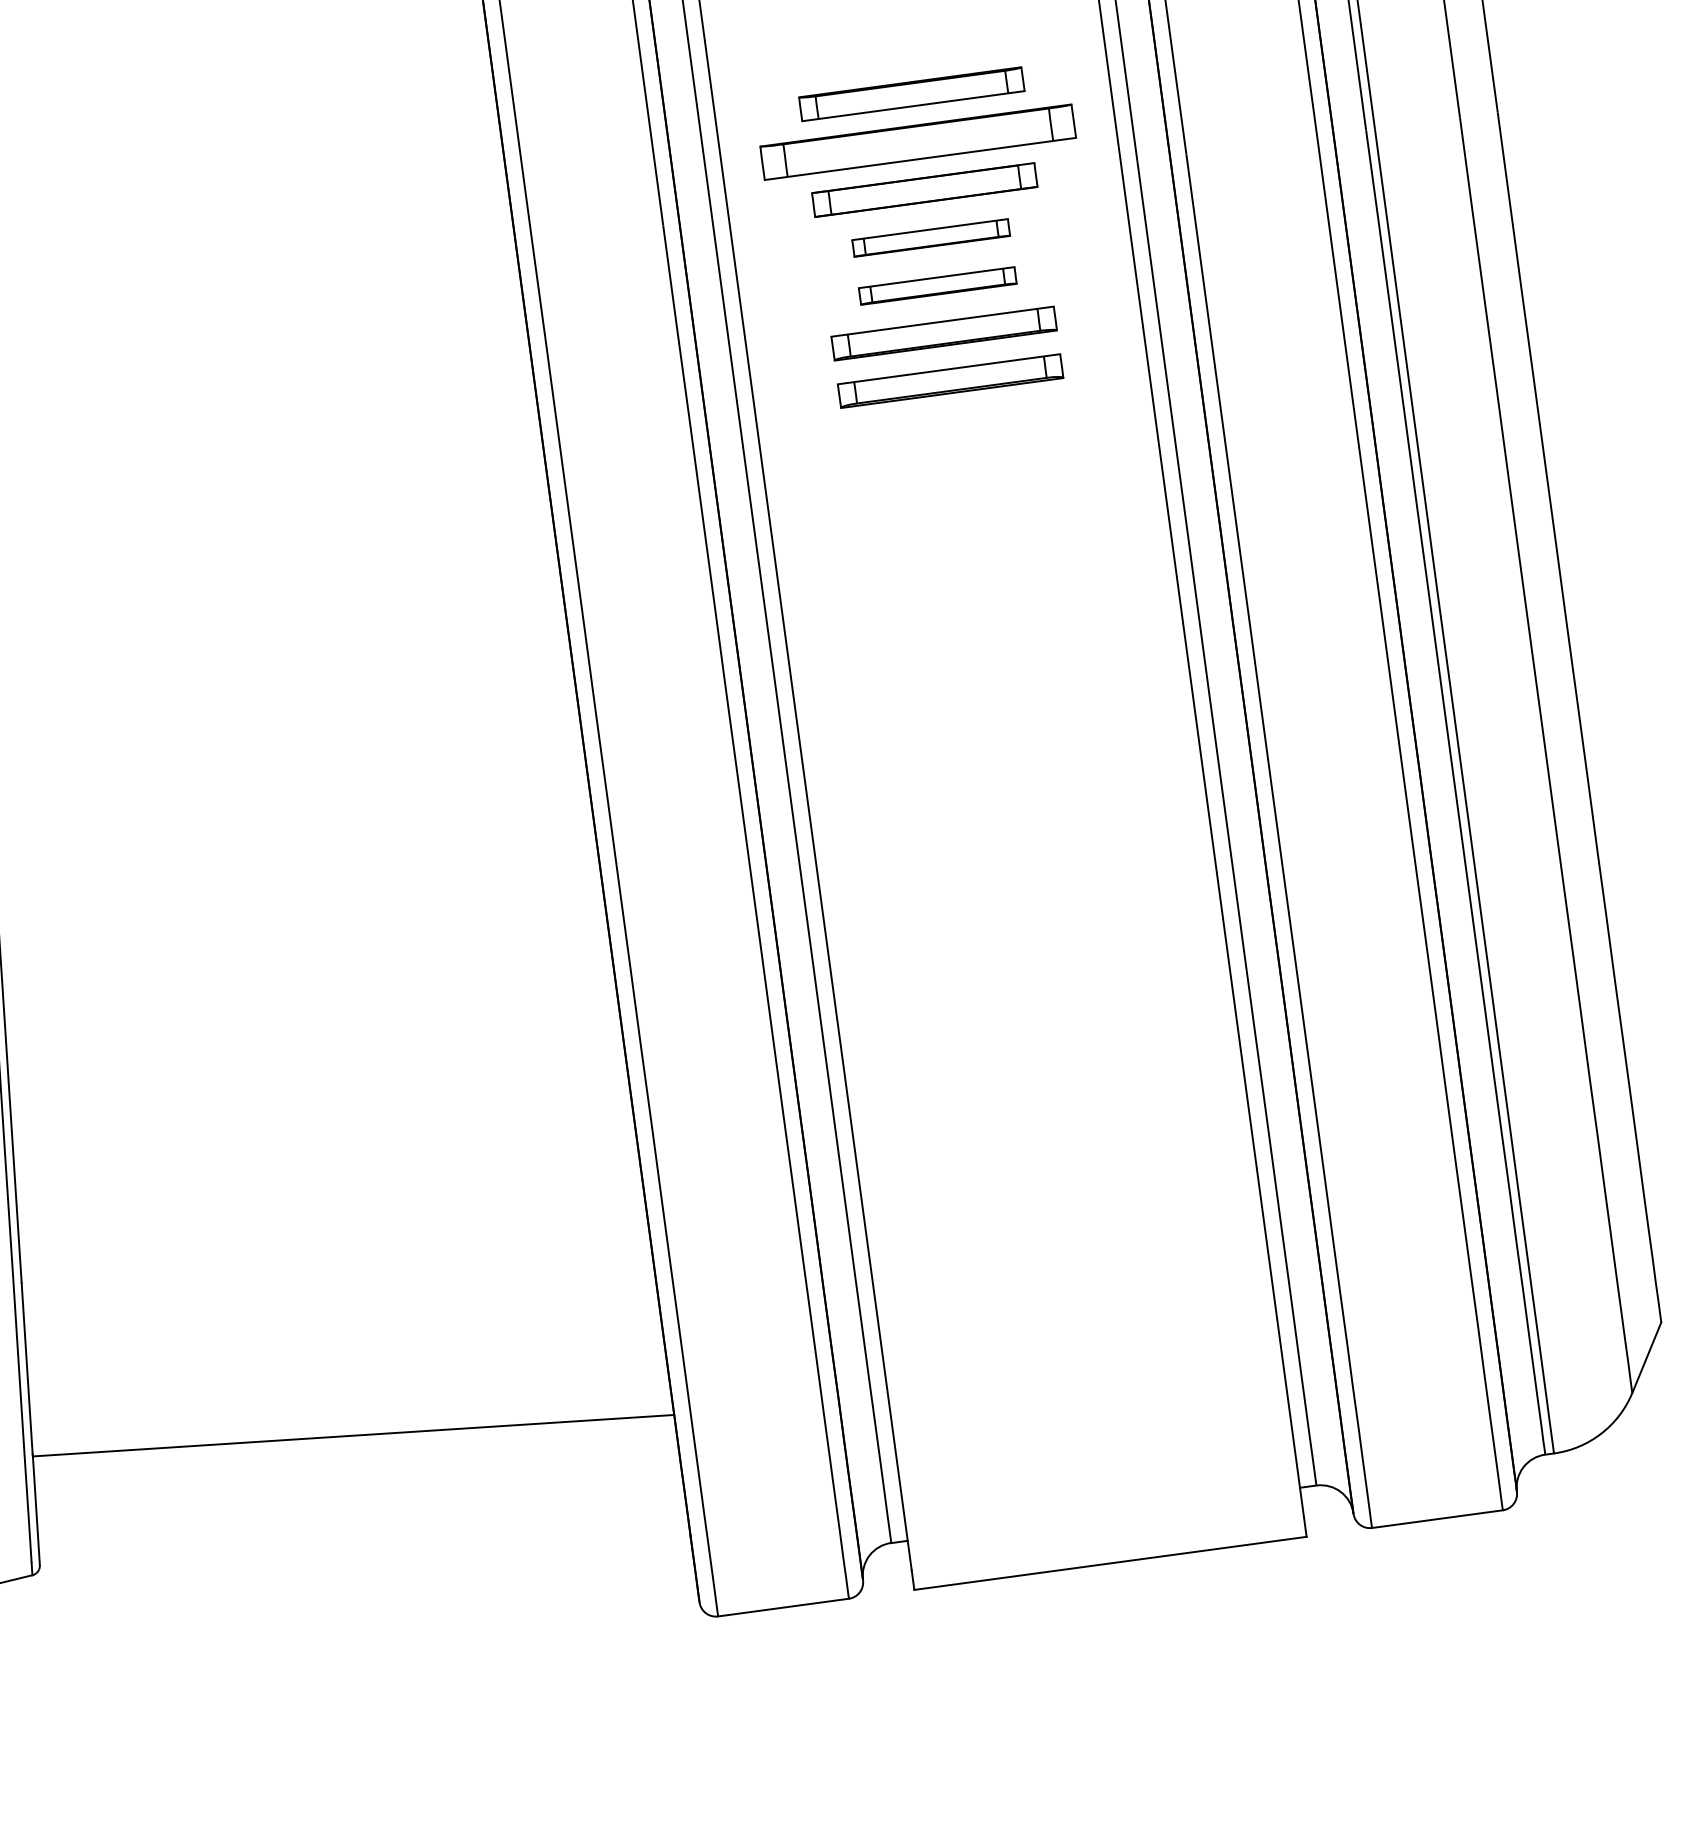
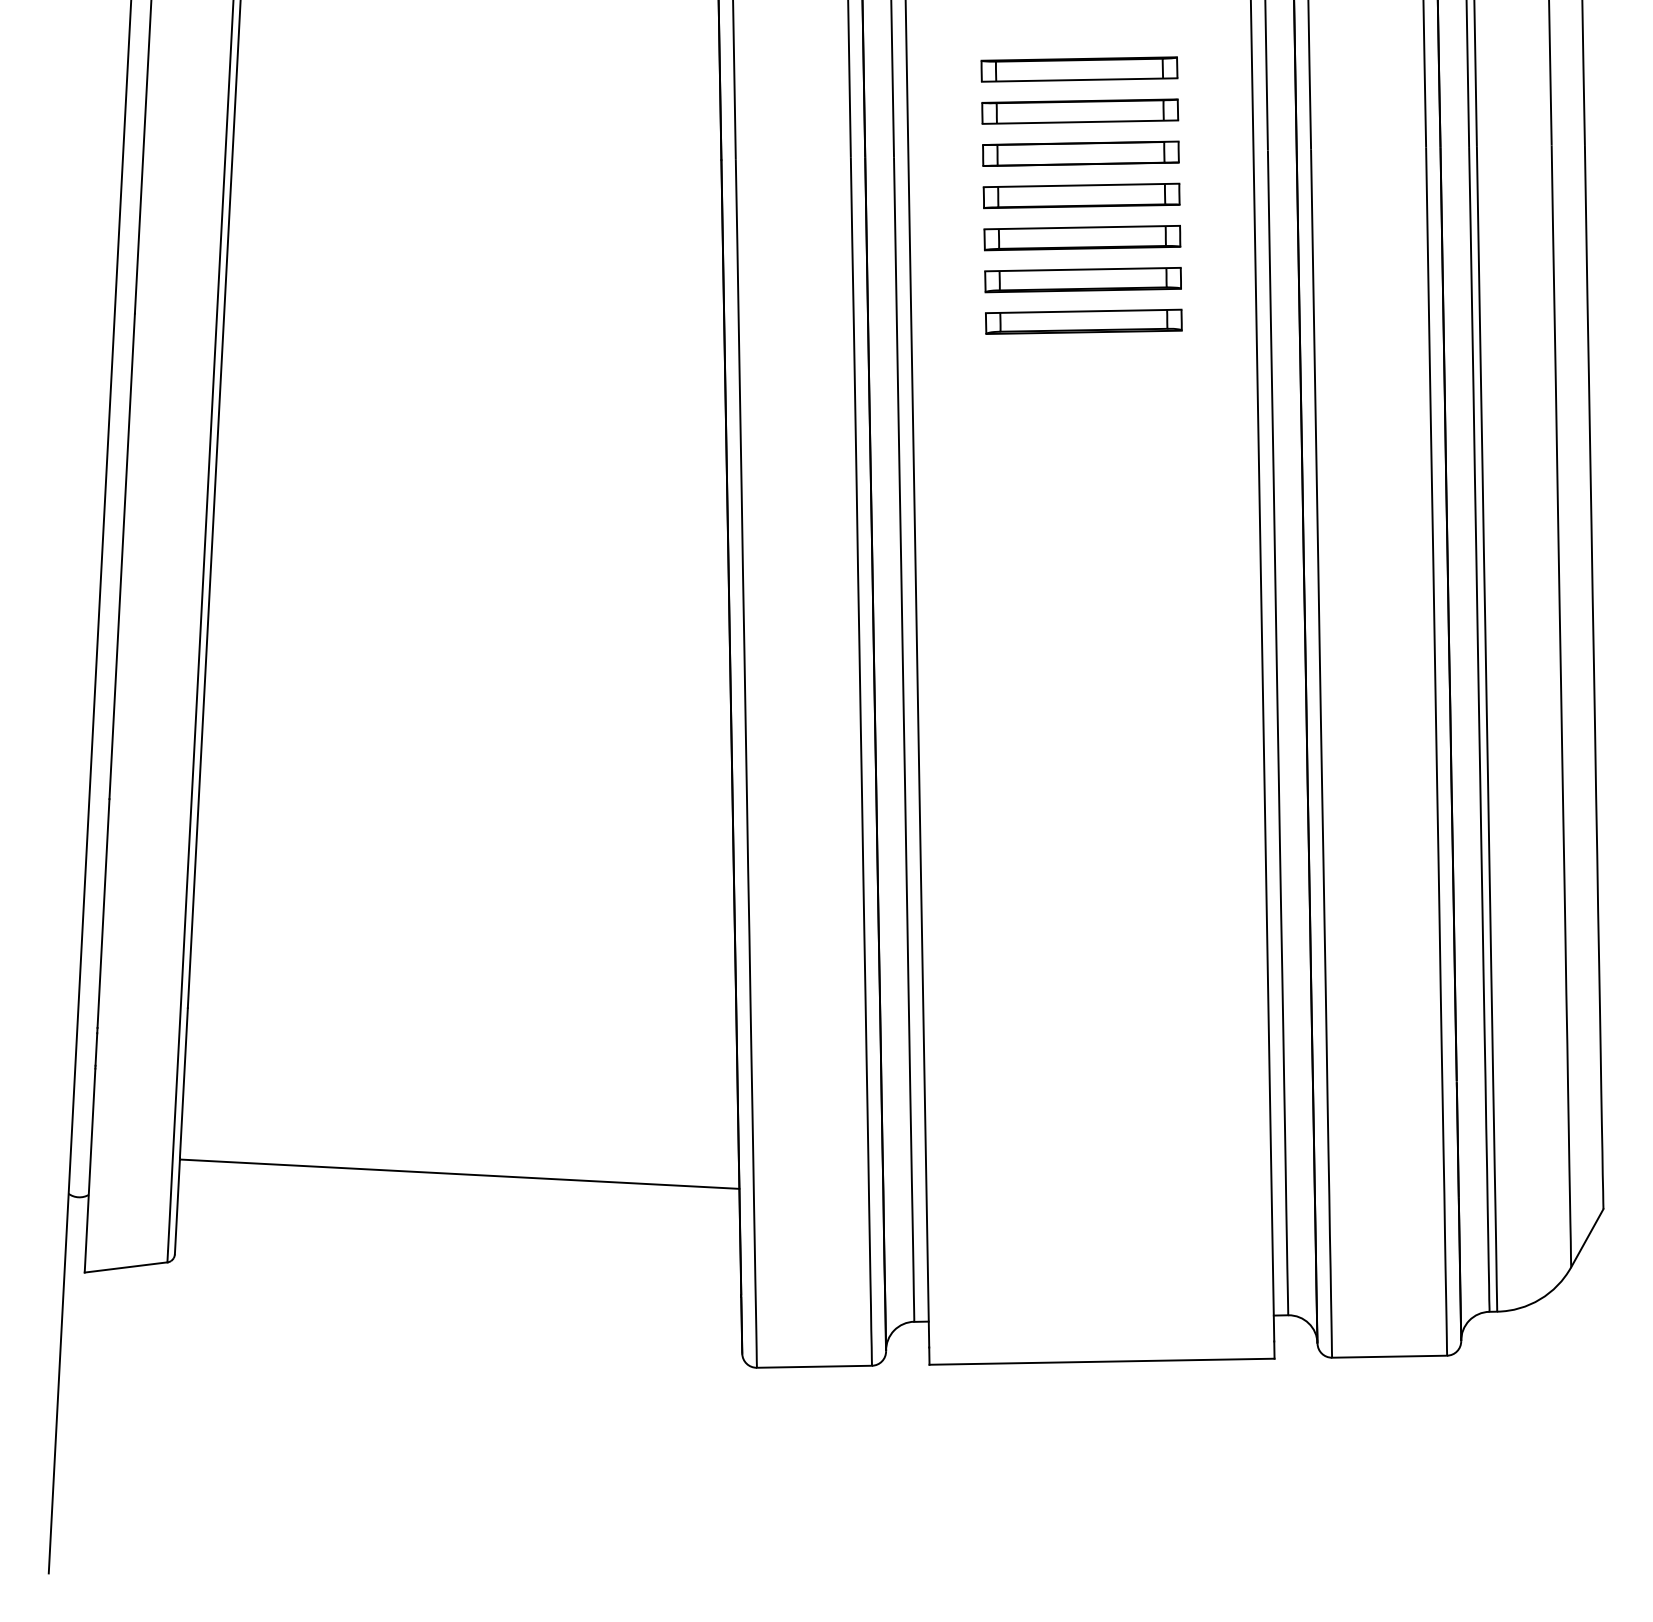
part: (918, 141) -> (1080, 111), size x0.71
part: (931, 237) -> (1081, 195), size x1.43
part: (937, 286) -> (1082, 238), size x1.43

